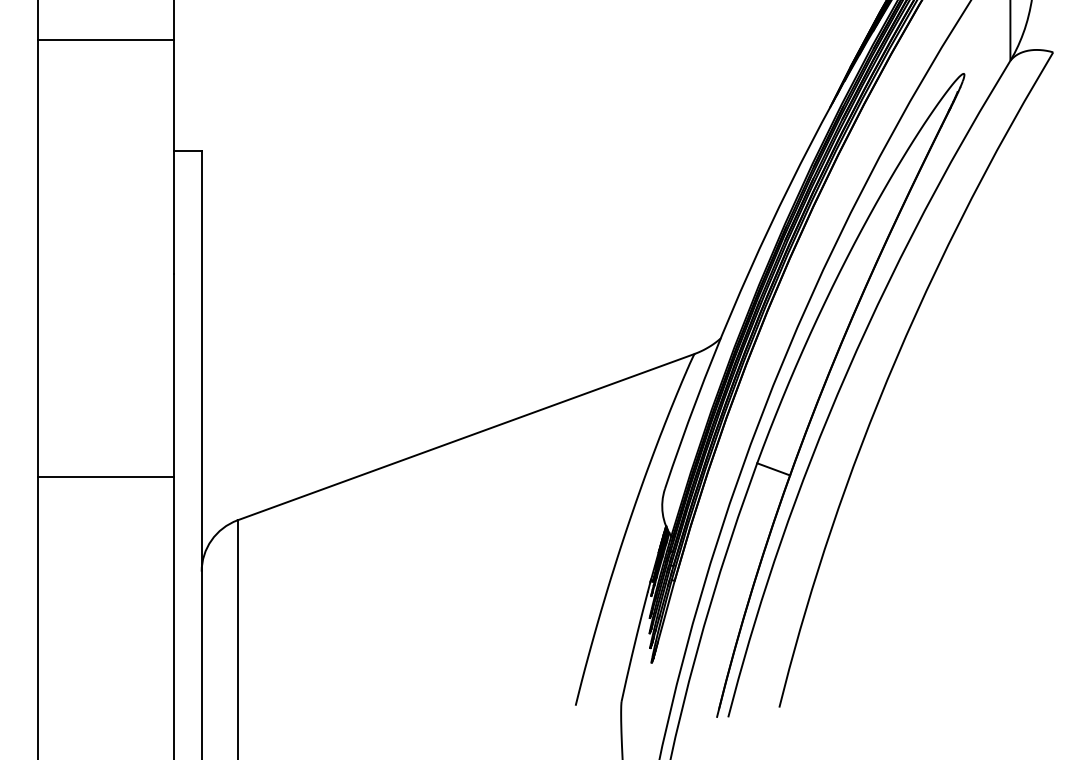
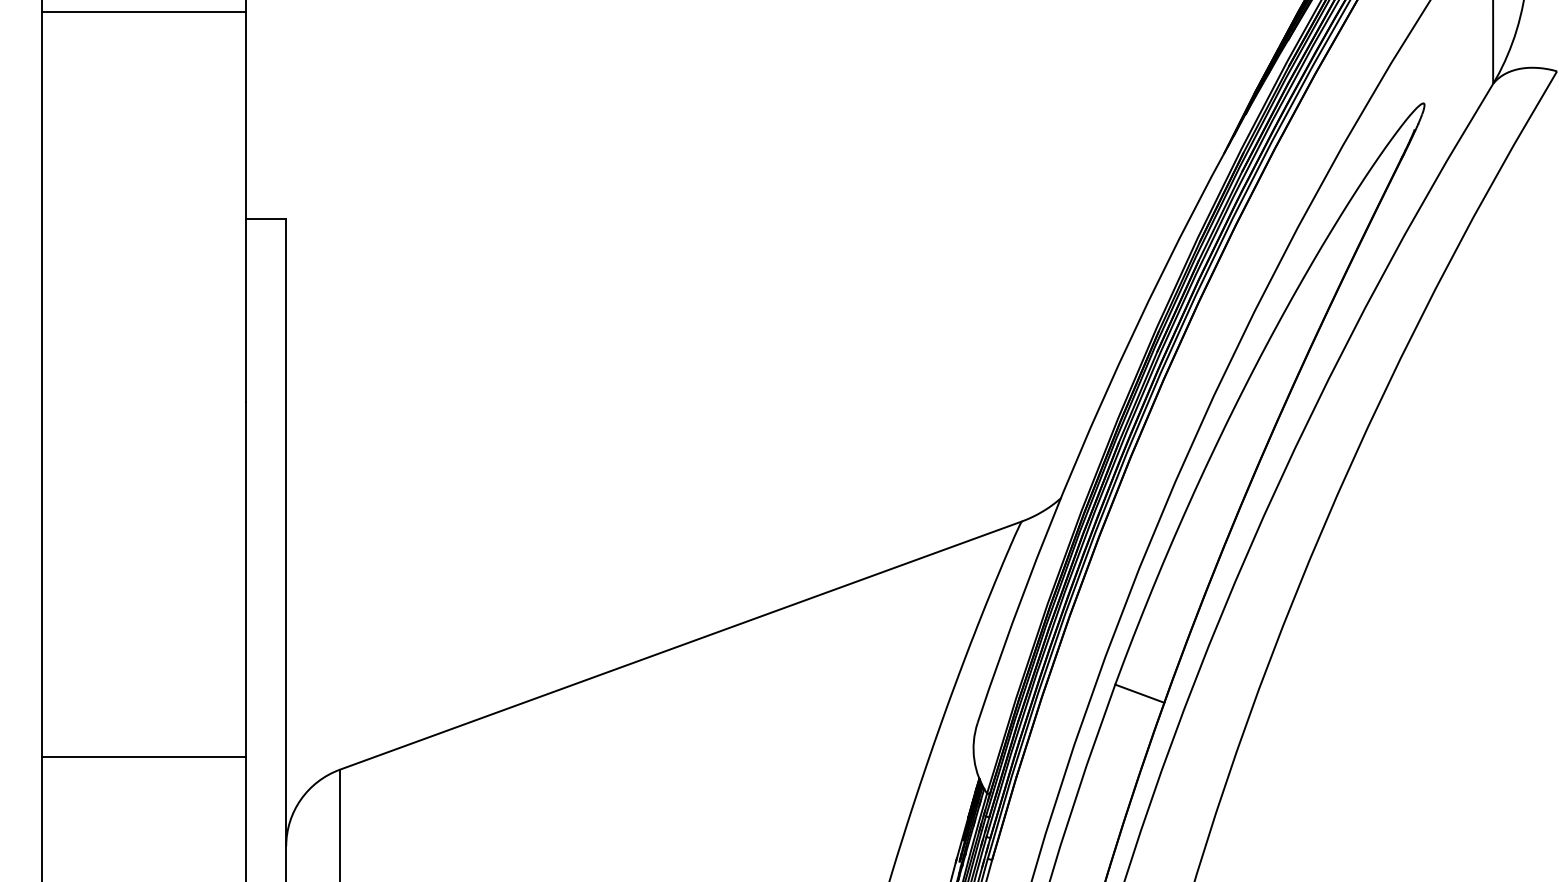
line: (105, 40) -> (142, 11), moved
line: (105, 477) -> (142, 756), moved

